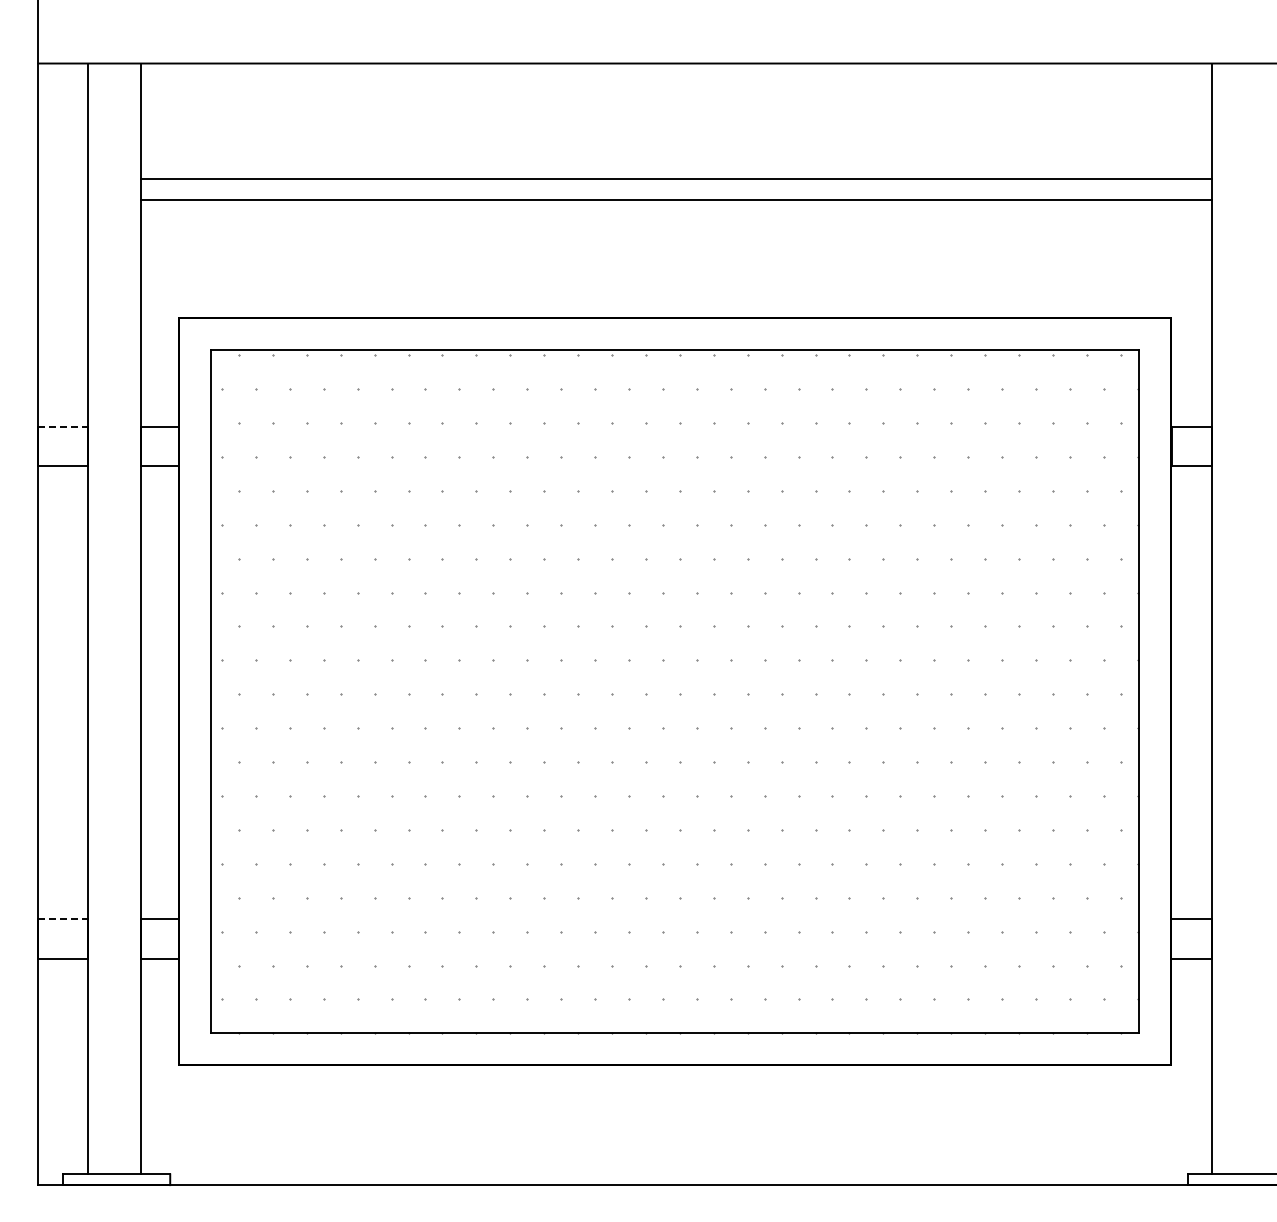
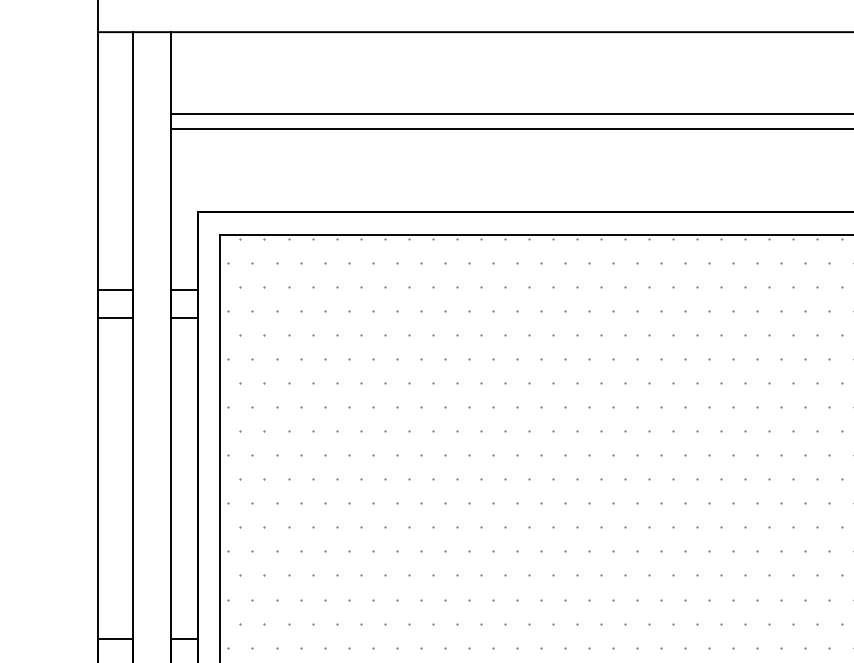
line: (63, 426) -> (116, 289), dashed -> solid
line: (63, 919) -> (116, 638), dashed -> solid

